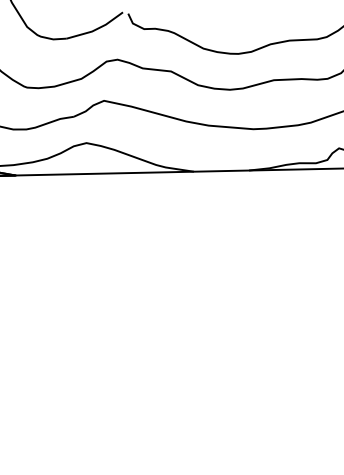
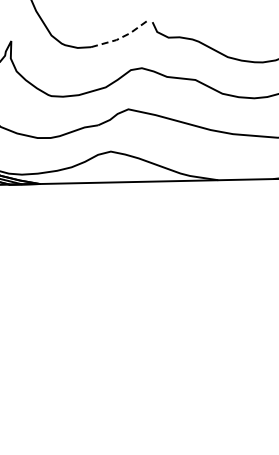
line: (97, 28) -> (121, 37), solid -> dashed

